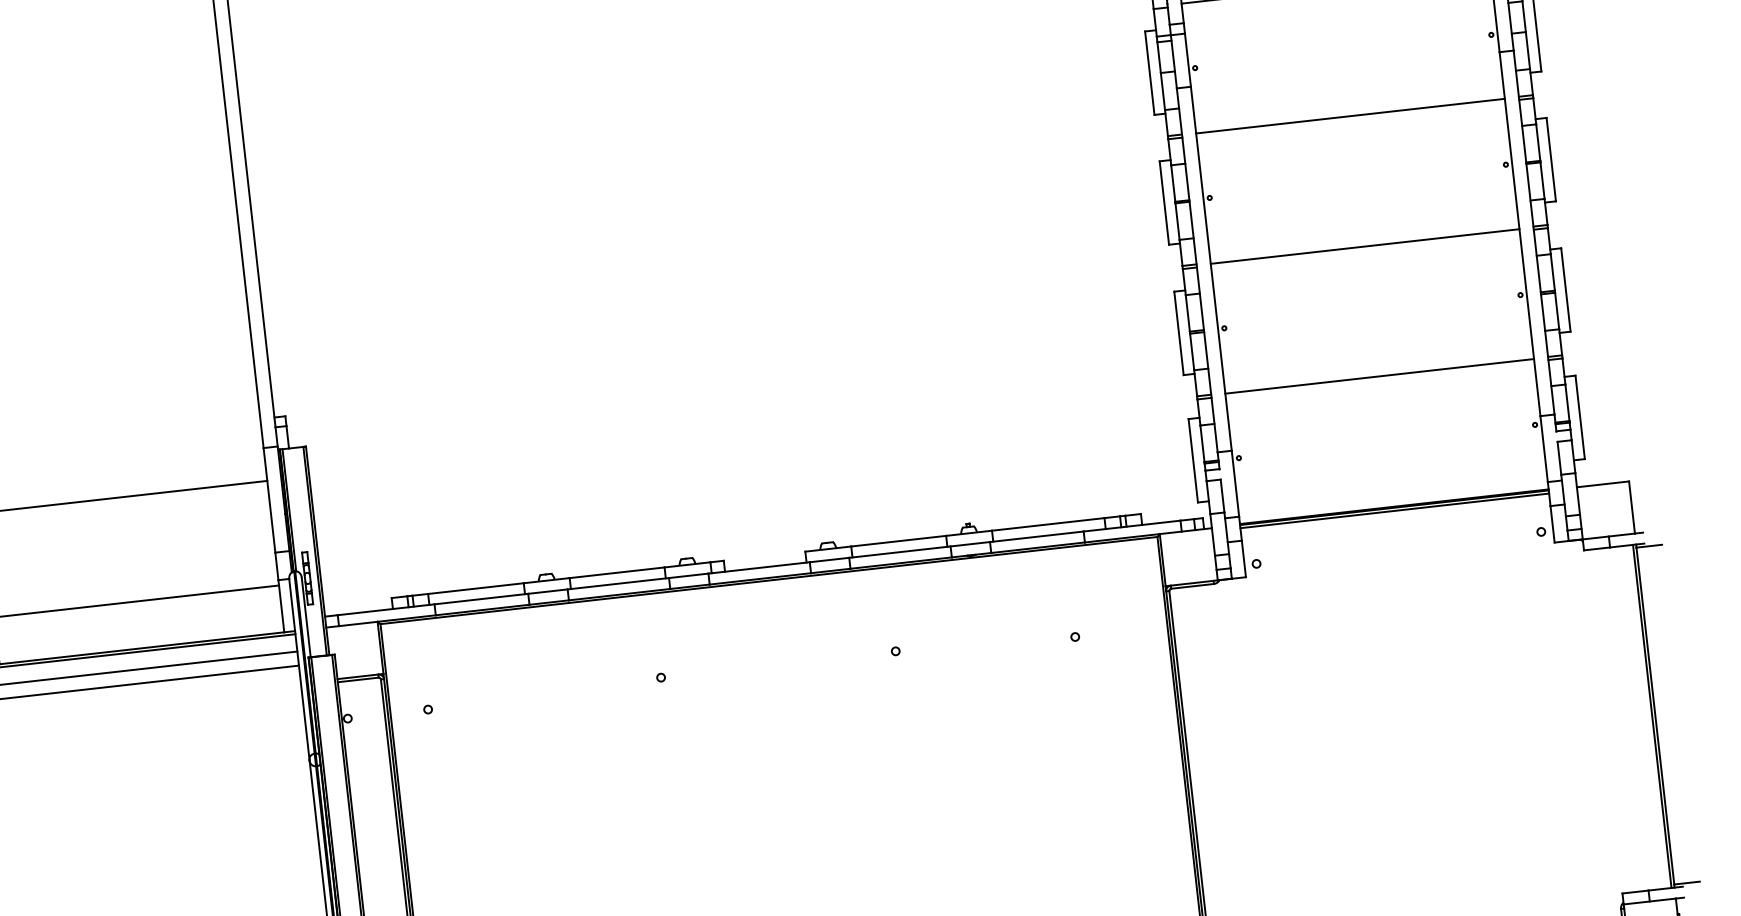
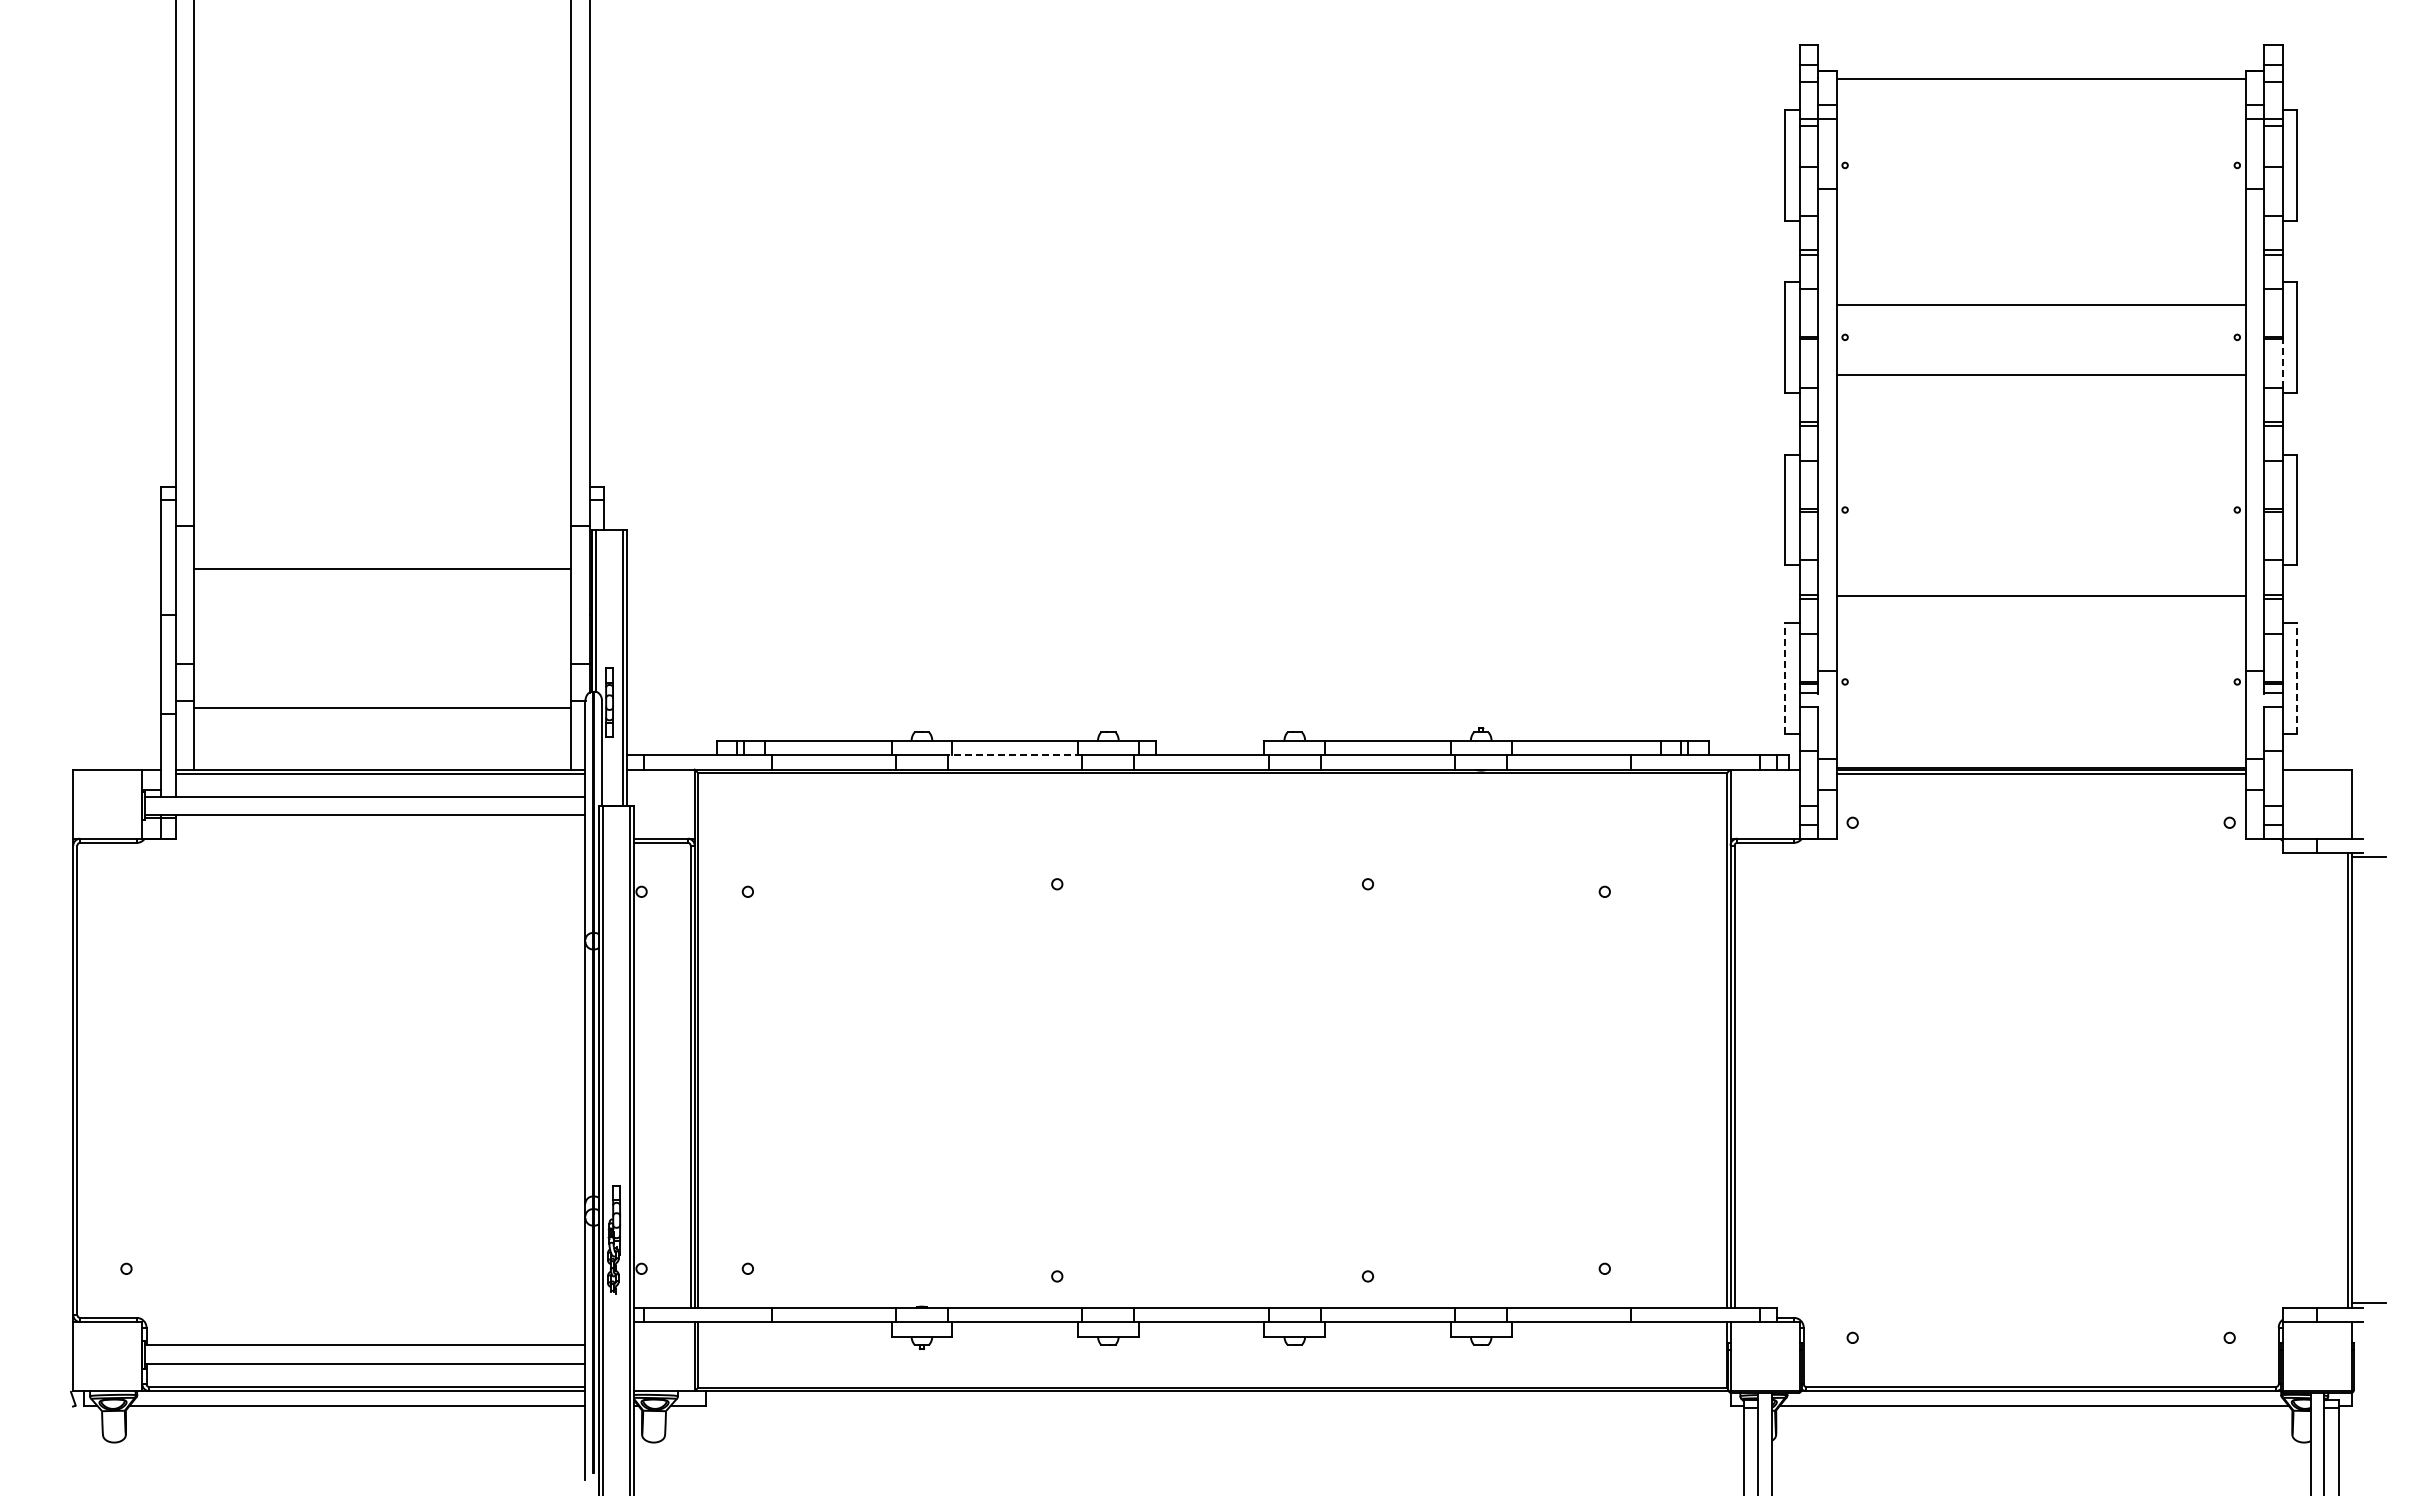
line: (1350, 116) -> (2040, 305), moved
line: (1542, 180) -> (2282, 363), solid -> dashed
line: (1364, 246) -> (2040, 374), moved
line: (1580, 417) -> (2297, 678), solid -> dashed
line: (1193, 460) -> (1785, 678), solid -> dashed
line: (617, 584) -> (1014, 755), solid -> dashed

